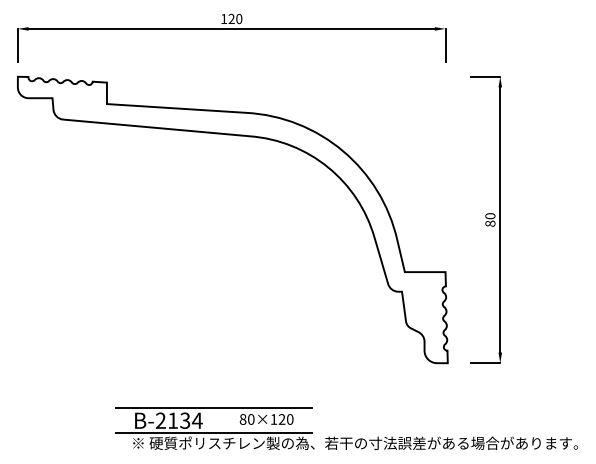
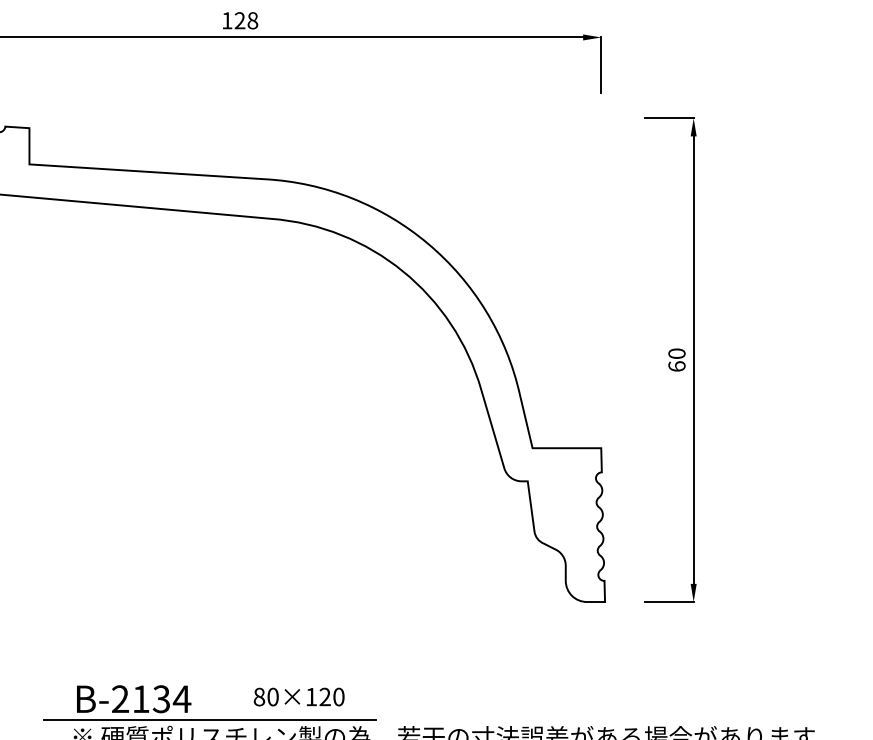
text: (239, 18) -> (253, 19), 120 -> 128
text: (490, 223) -> (677, 366), 80 -> 60
line: (213, 408) -> (209, 678), removed

